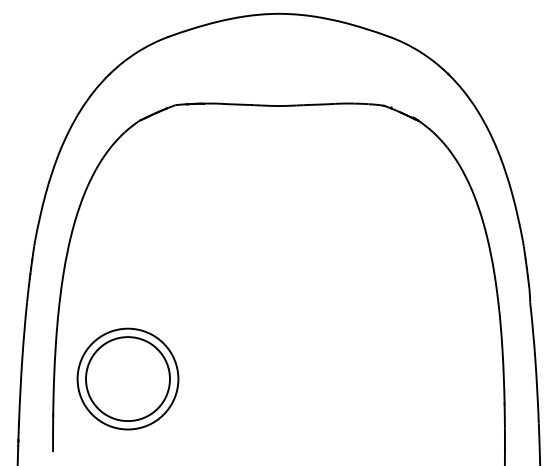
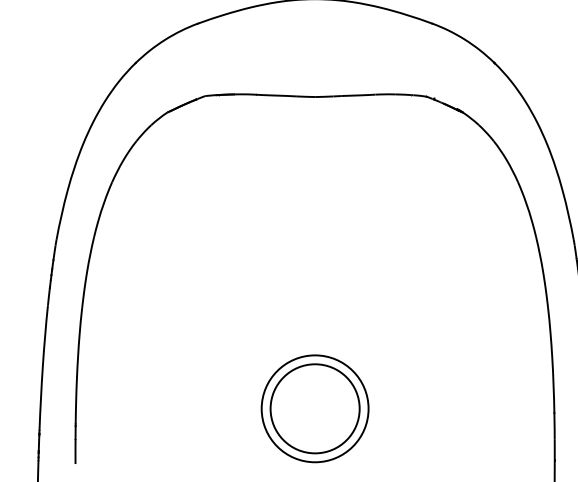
part: (127, 378) -> (314, 408), moved

